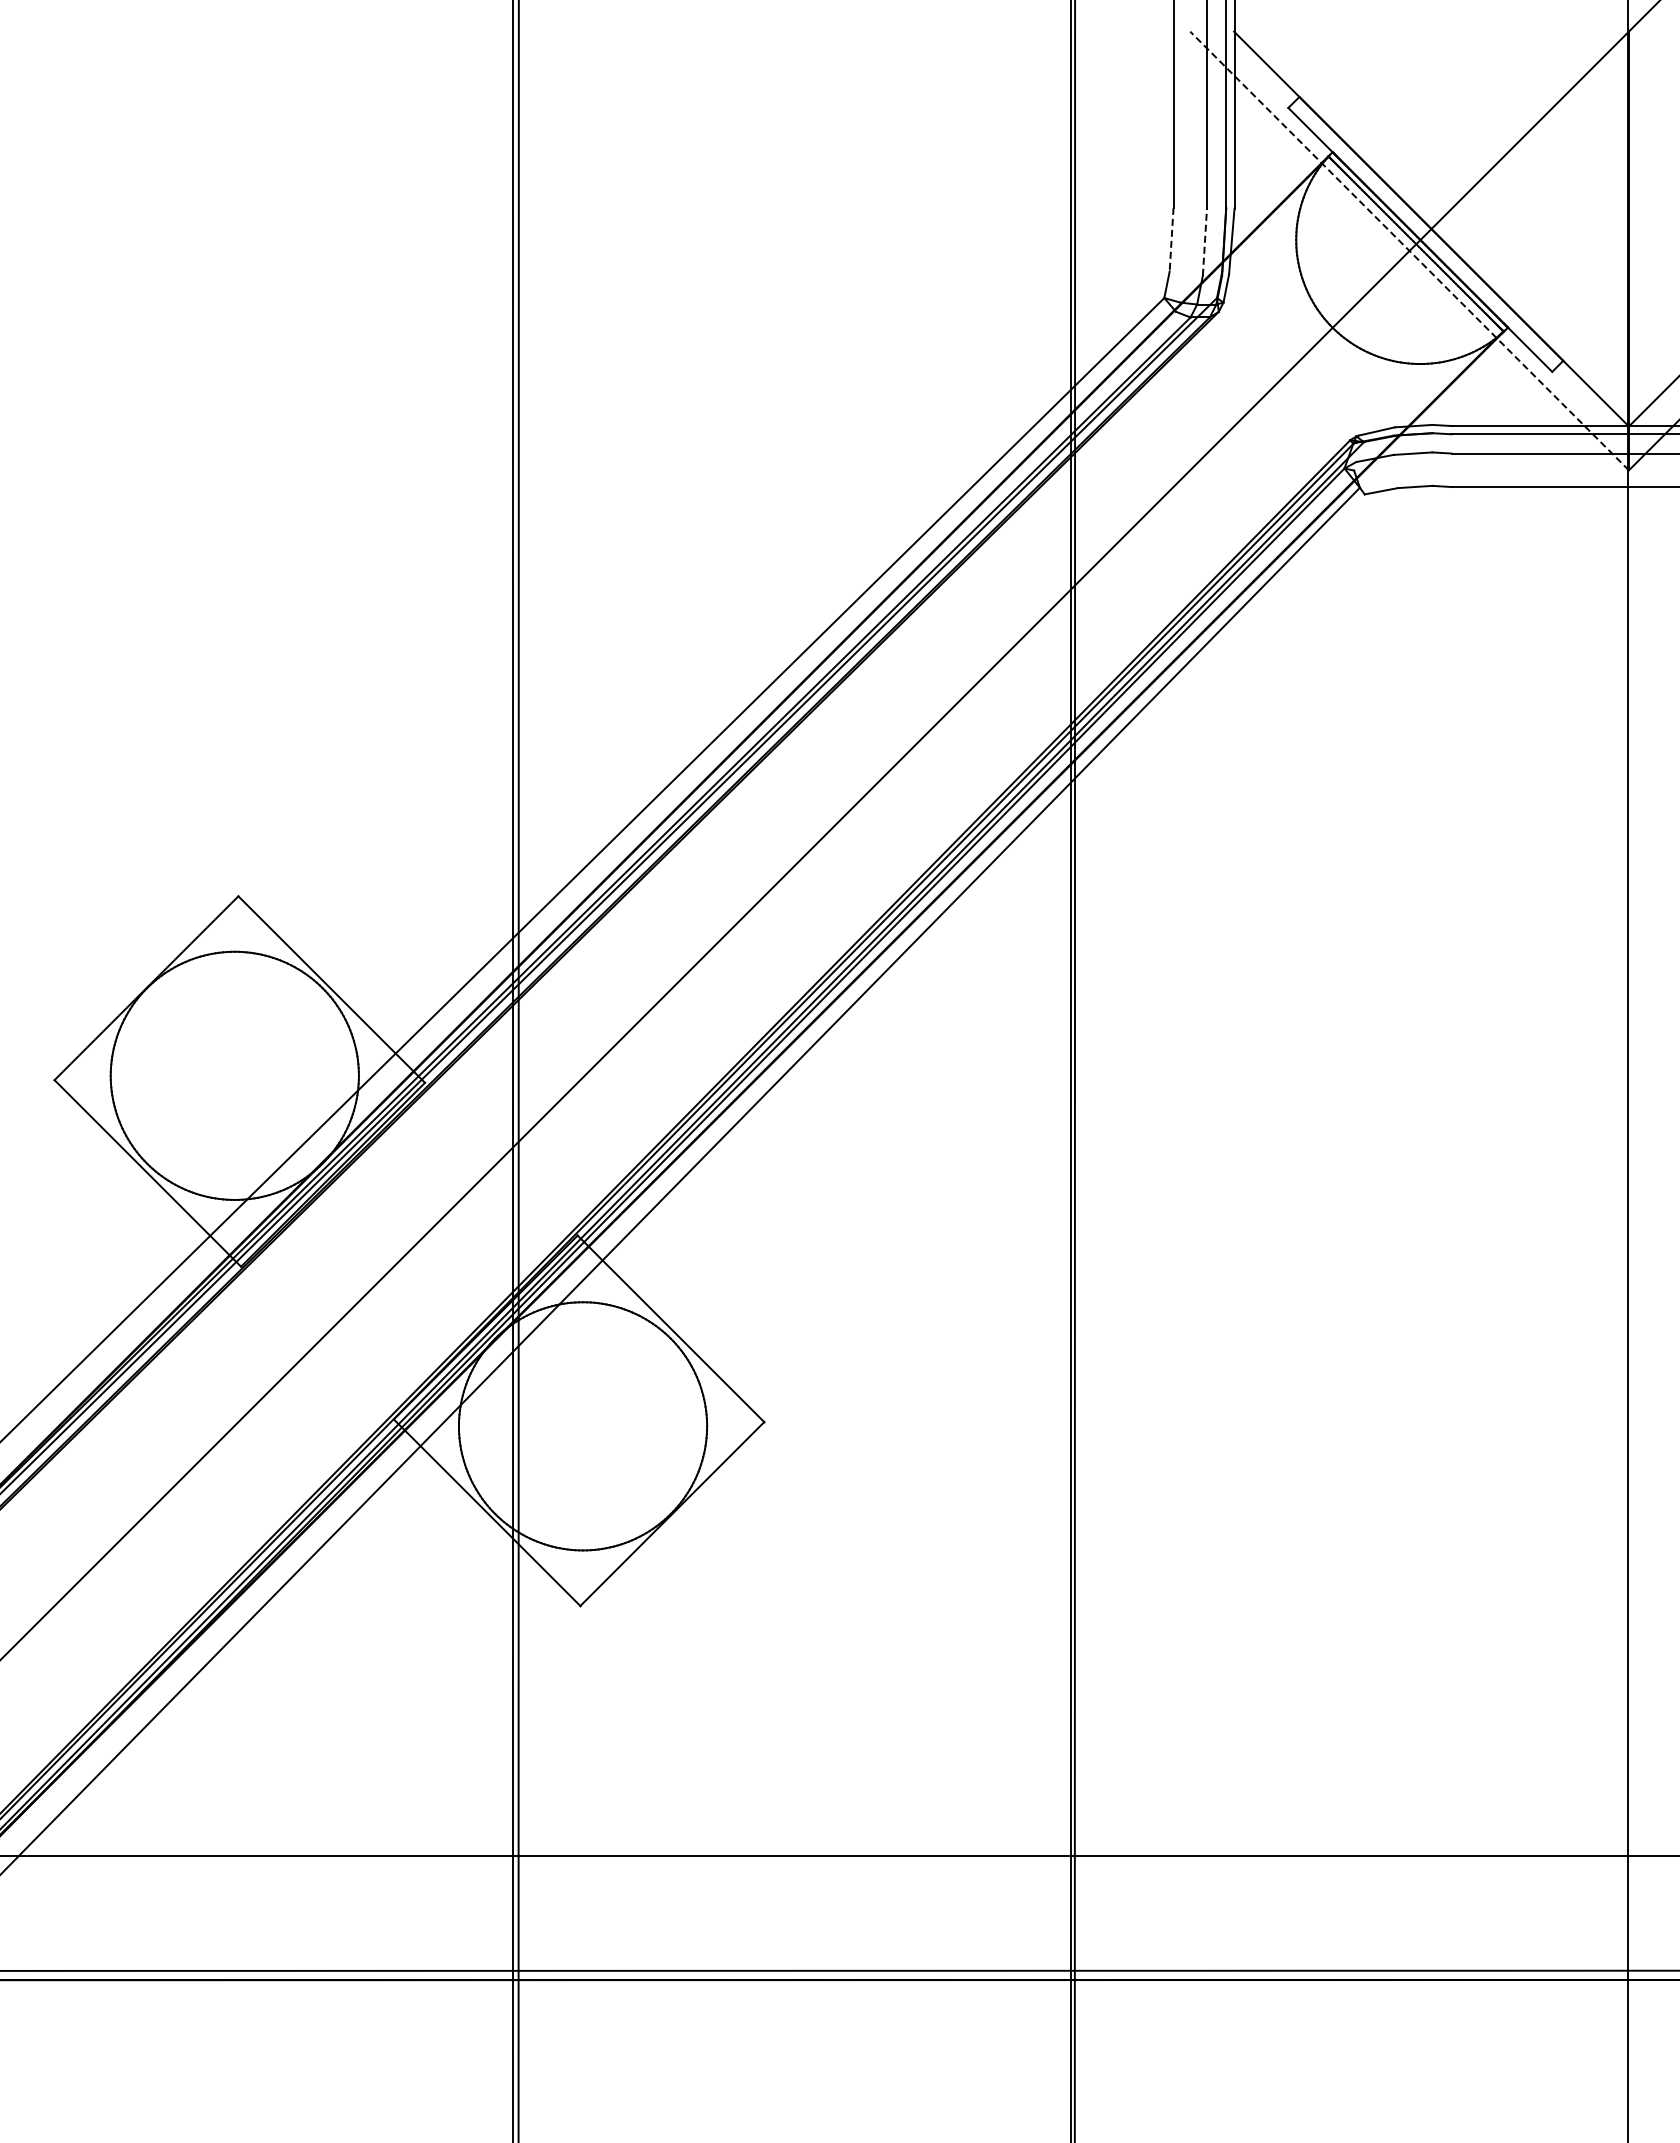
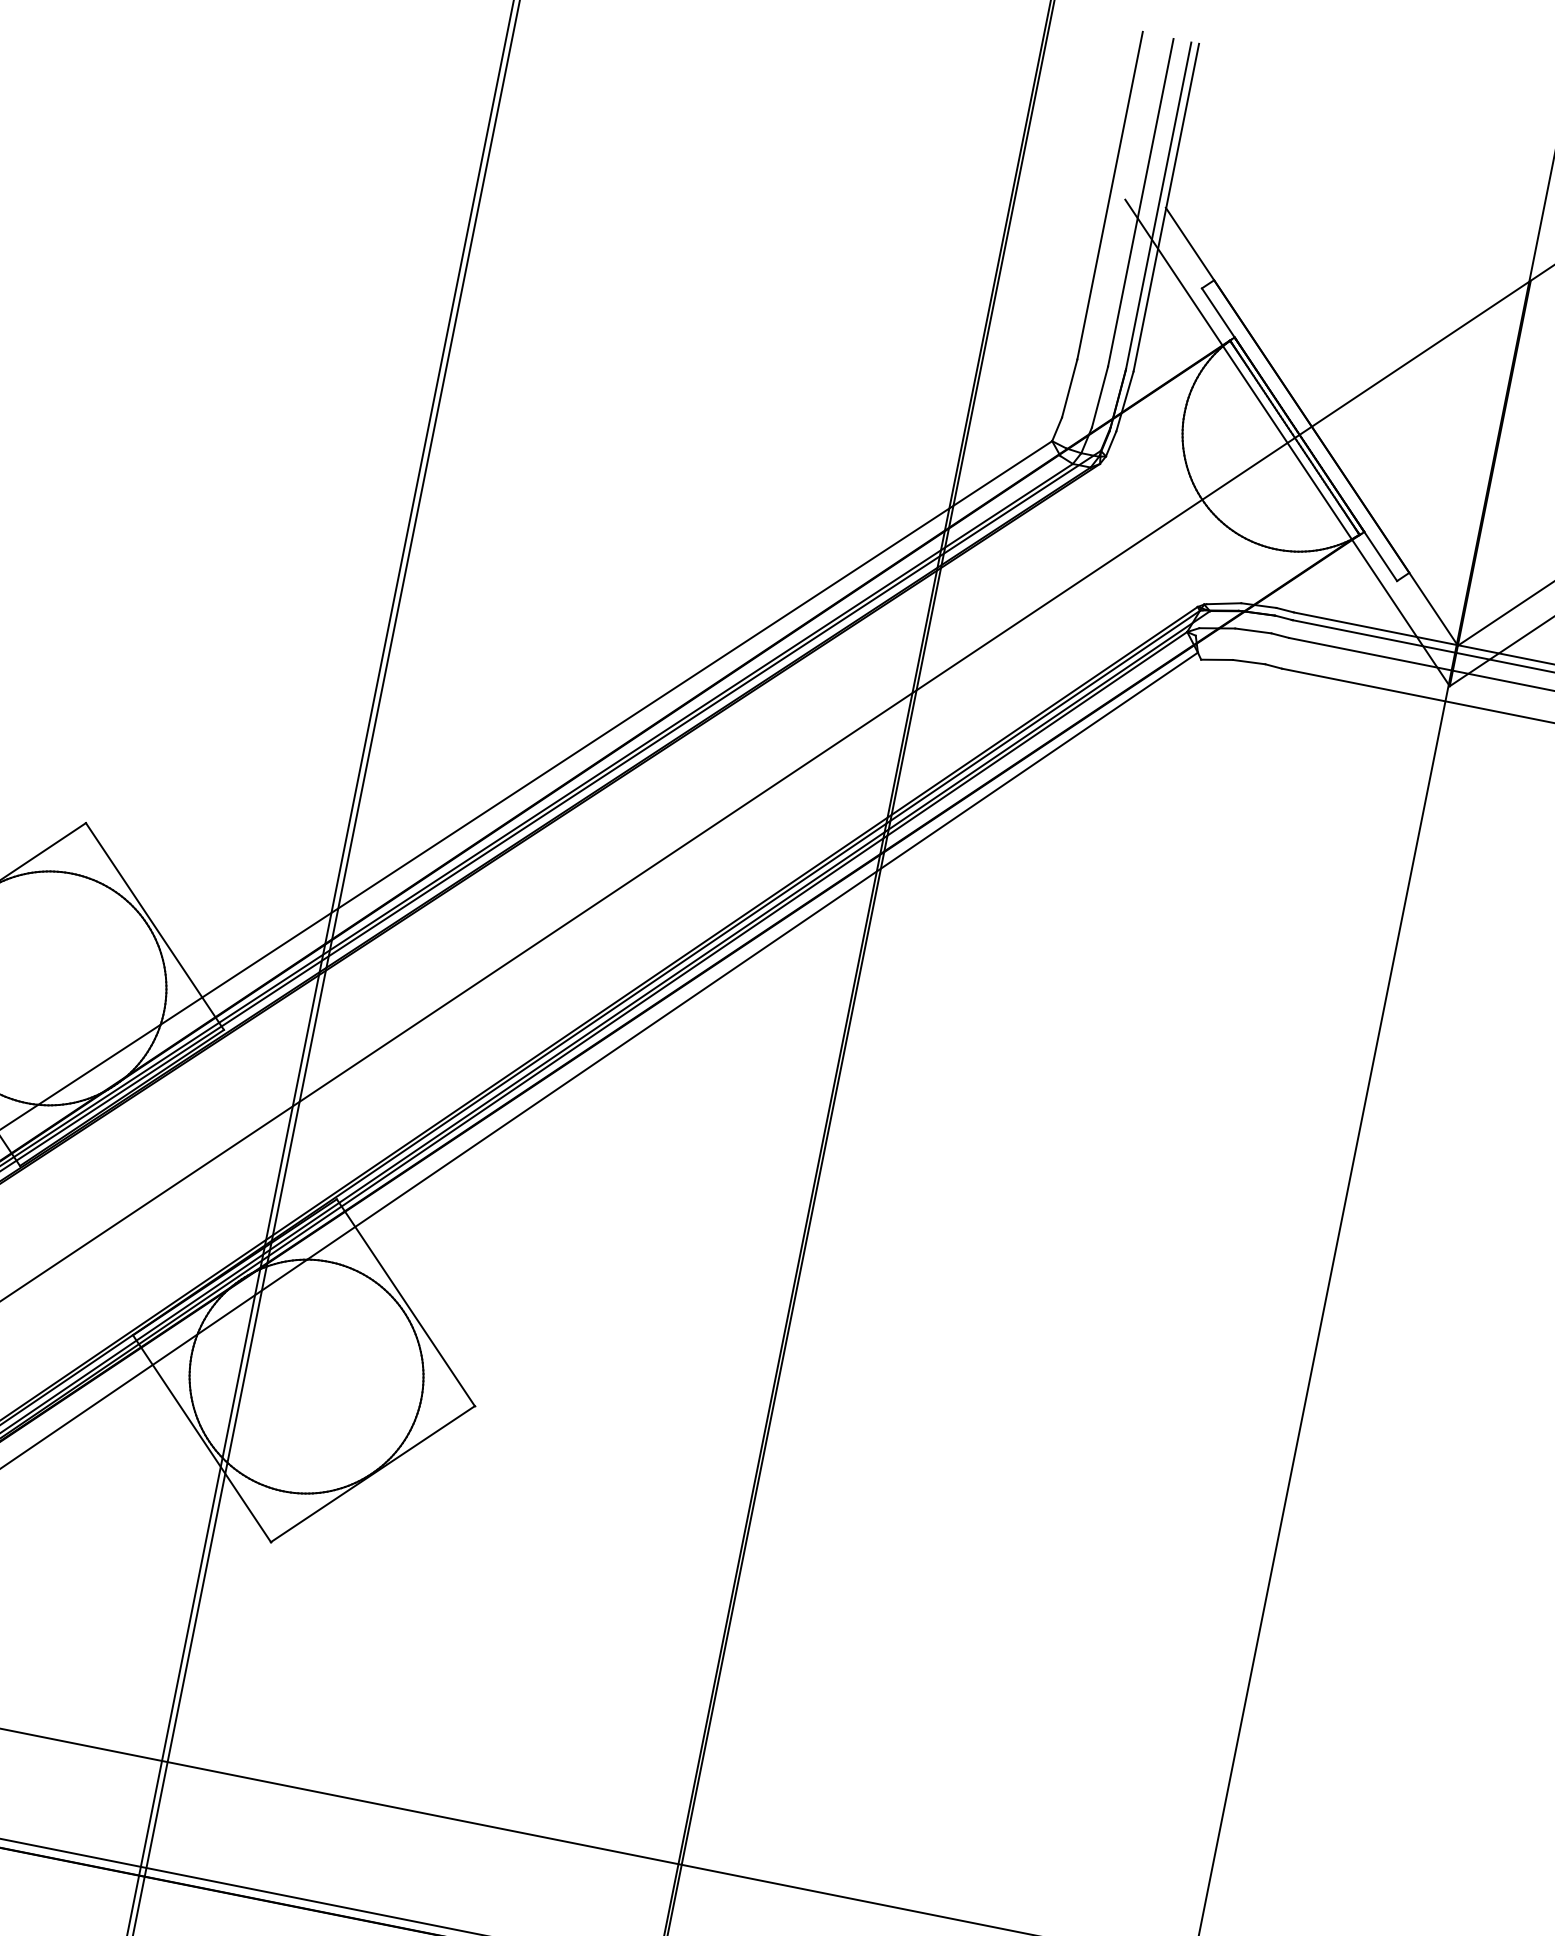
line: (1171, 239) -> (1069, 388), dashed -> solid
line: (1204, 241) -> (1099, 396), dashed -> solid
line: (1409, 250) -> (1287, 442), dashed -> solid

